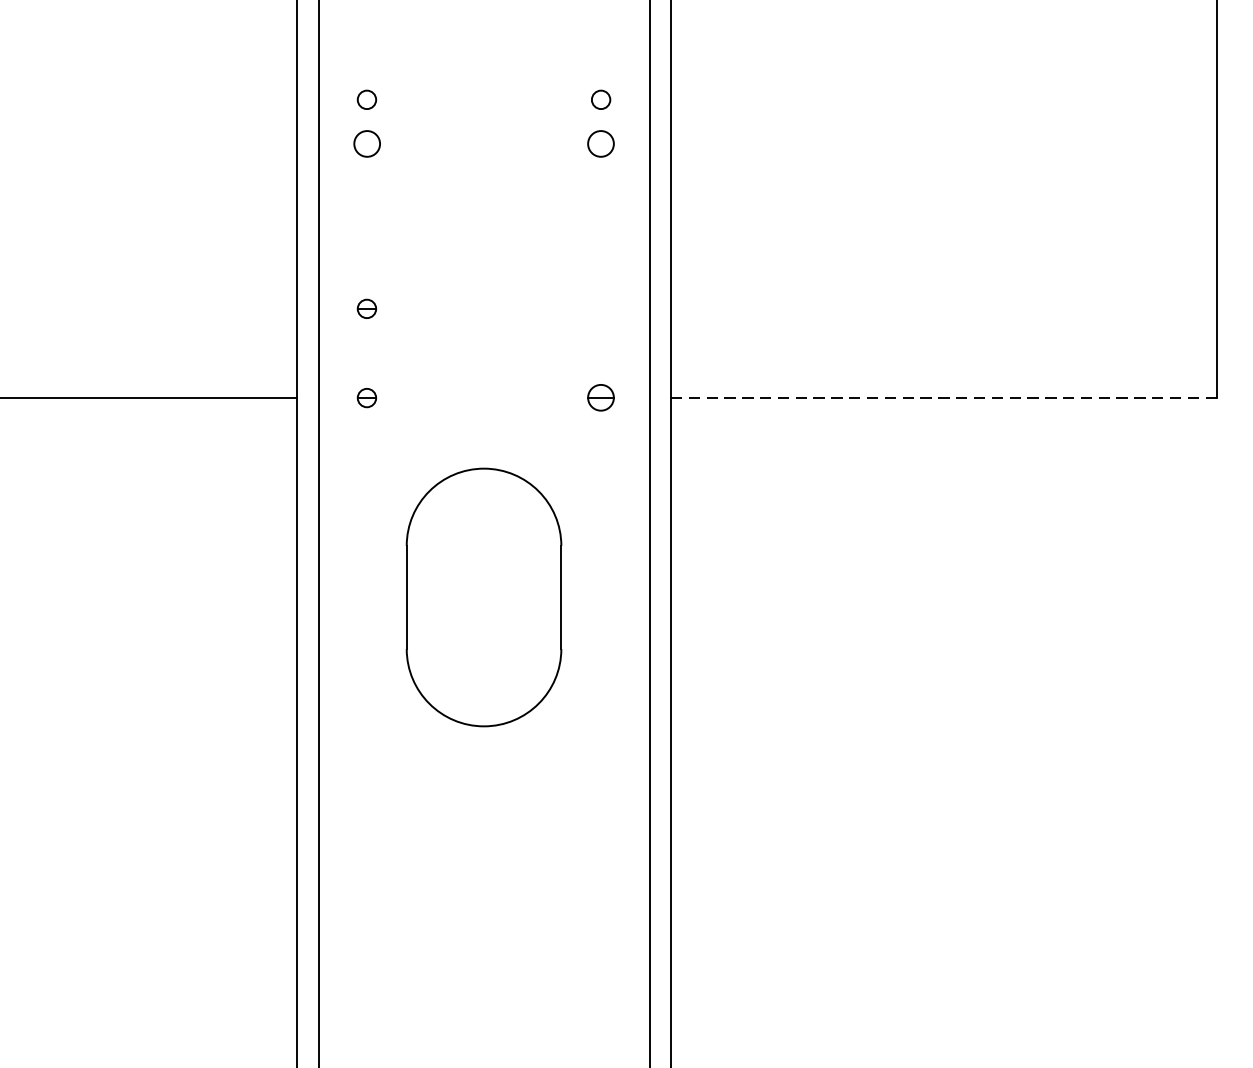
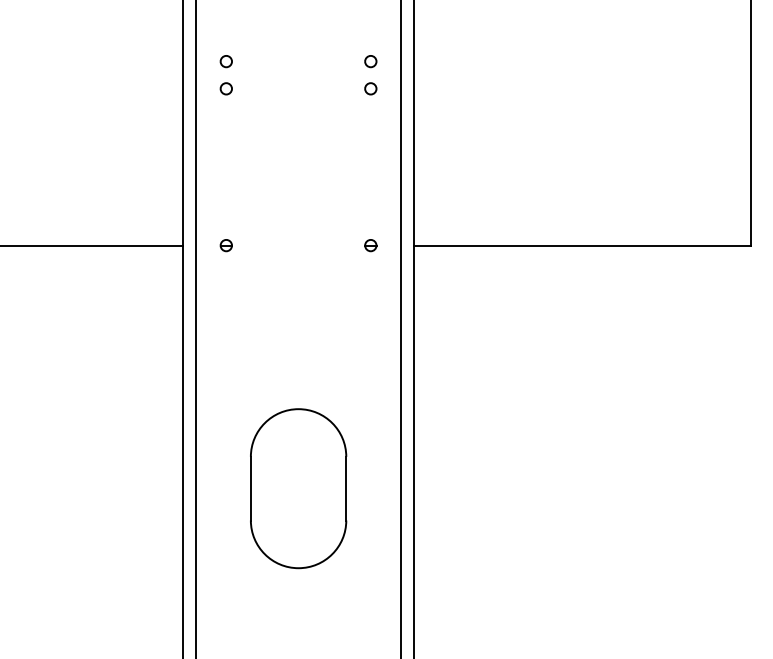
circle: (365, 143) -> (225, 88), size x0.71
circle: (600, 143) -> (370, 88), size x0.71
part: (365, 308) -> (225, 190), removed
part: (600, 397) -> (370, 245), size x0.71
line: (942, 397) -> (581, 245), dashed -> solid
part: (483, 597) -> (298, 488), moved

